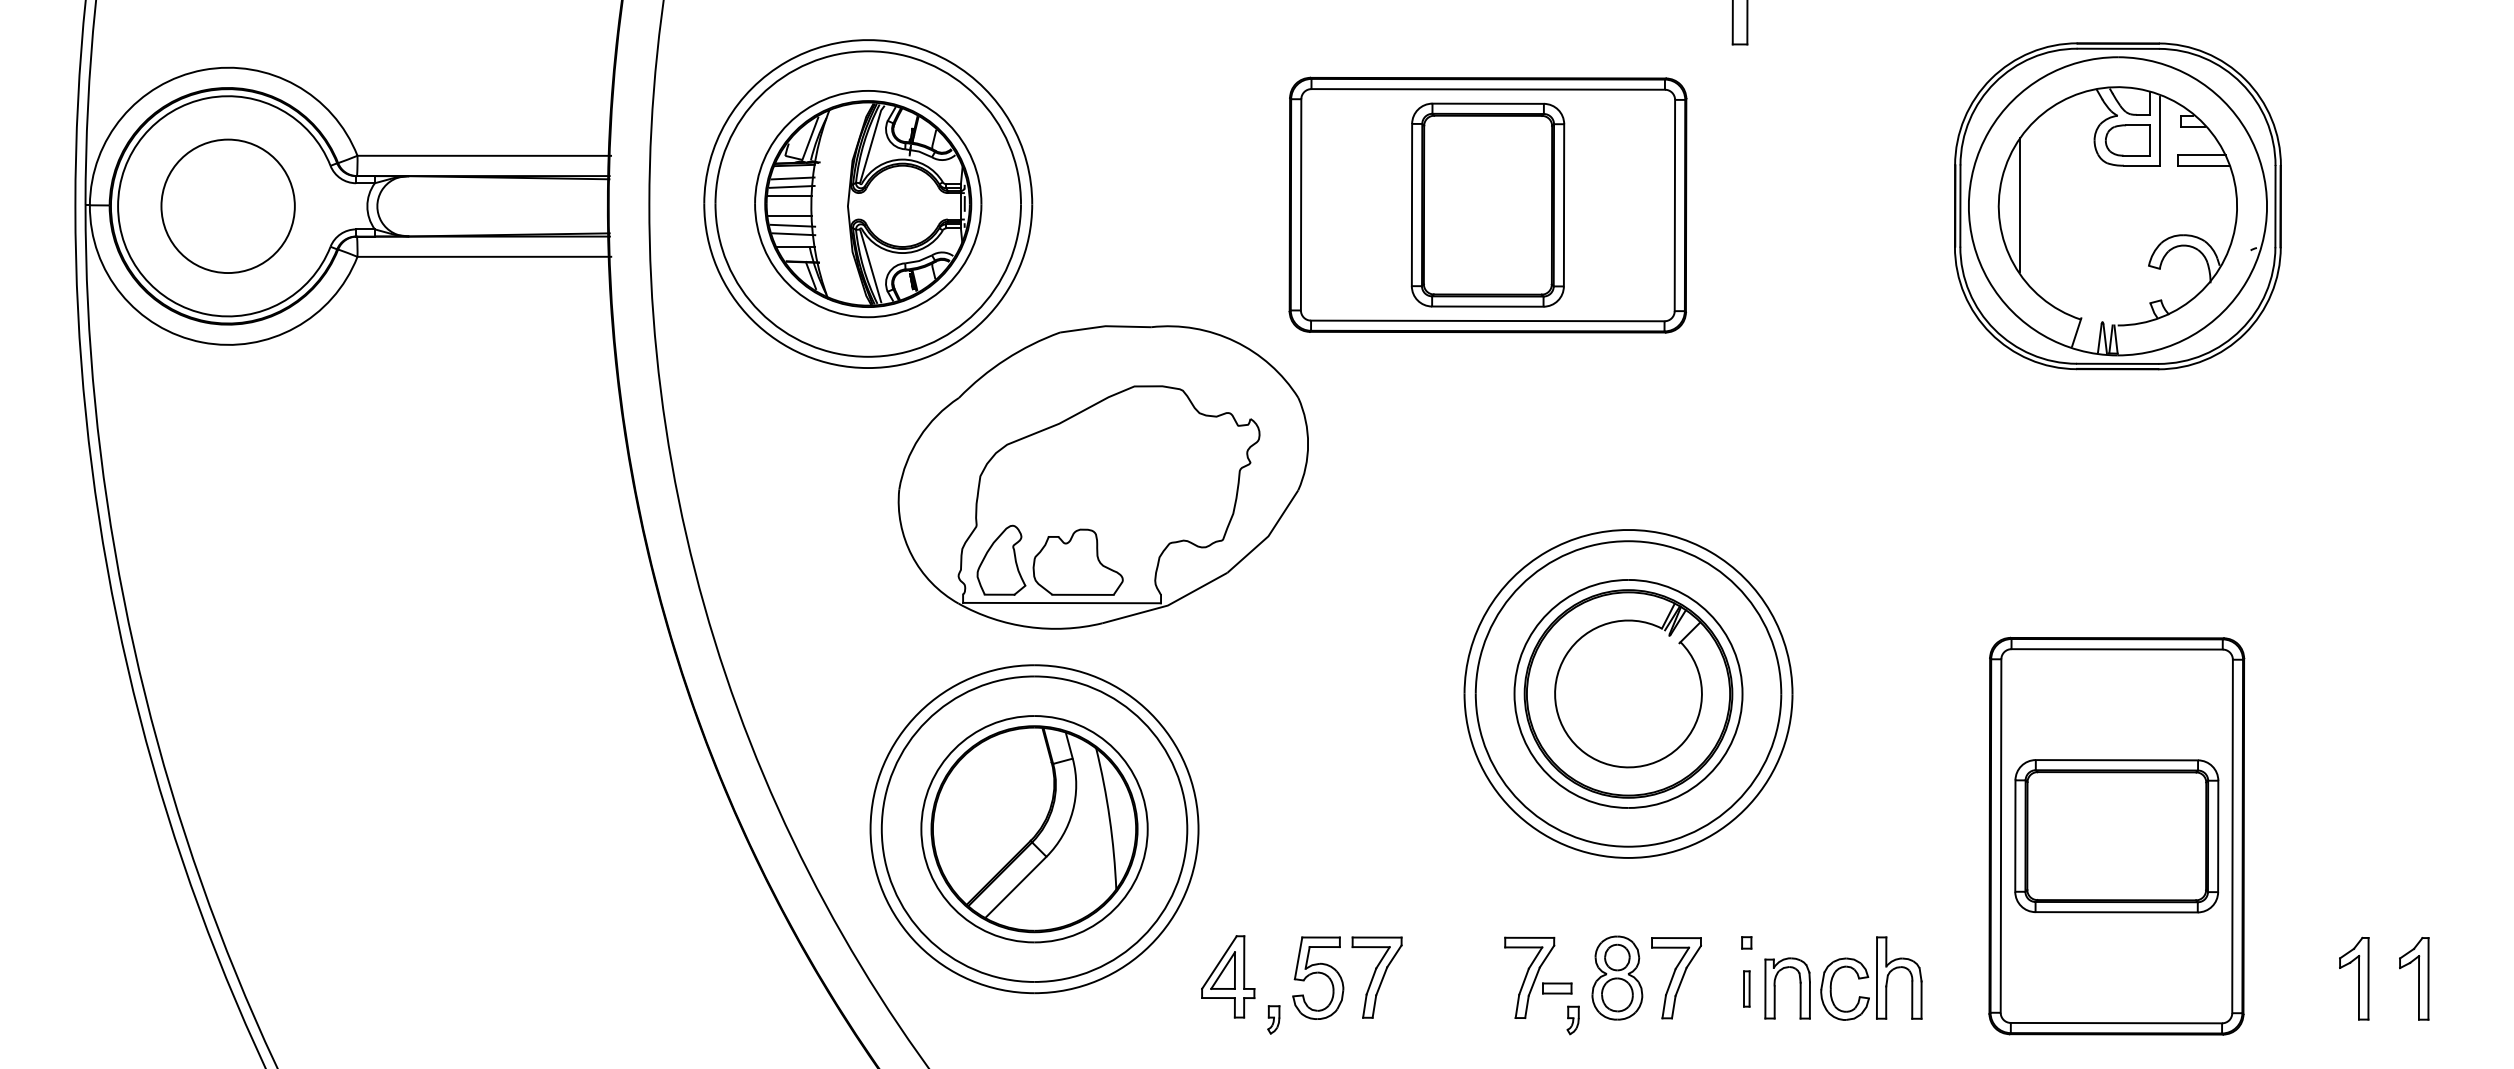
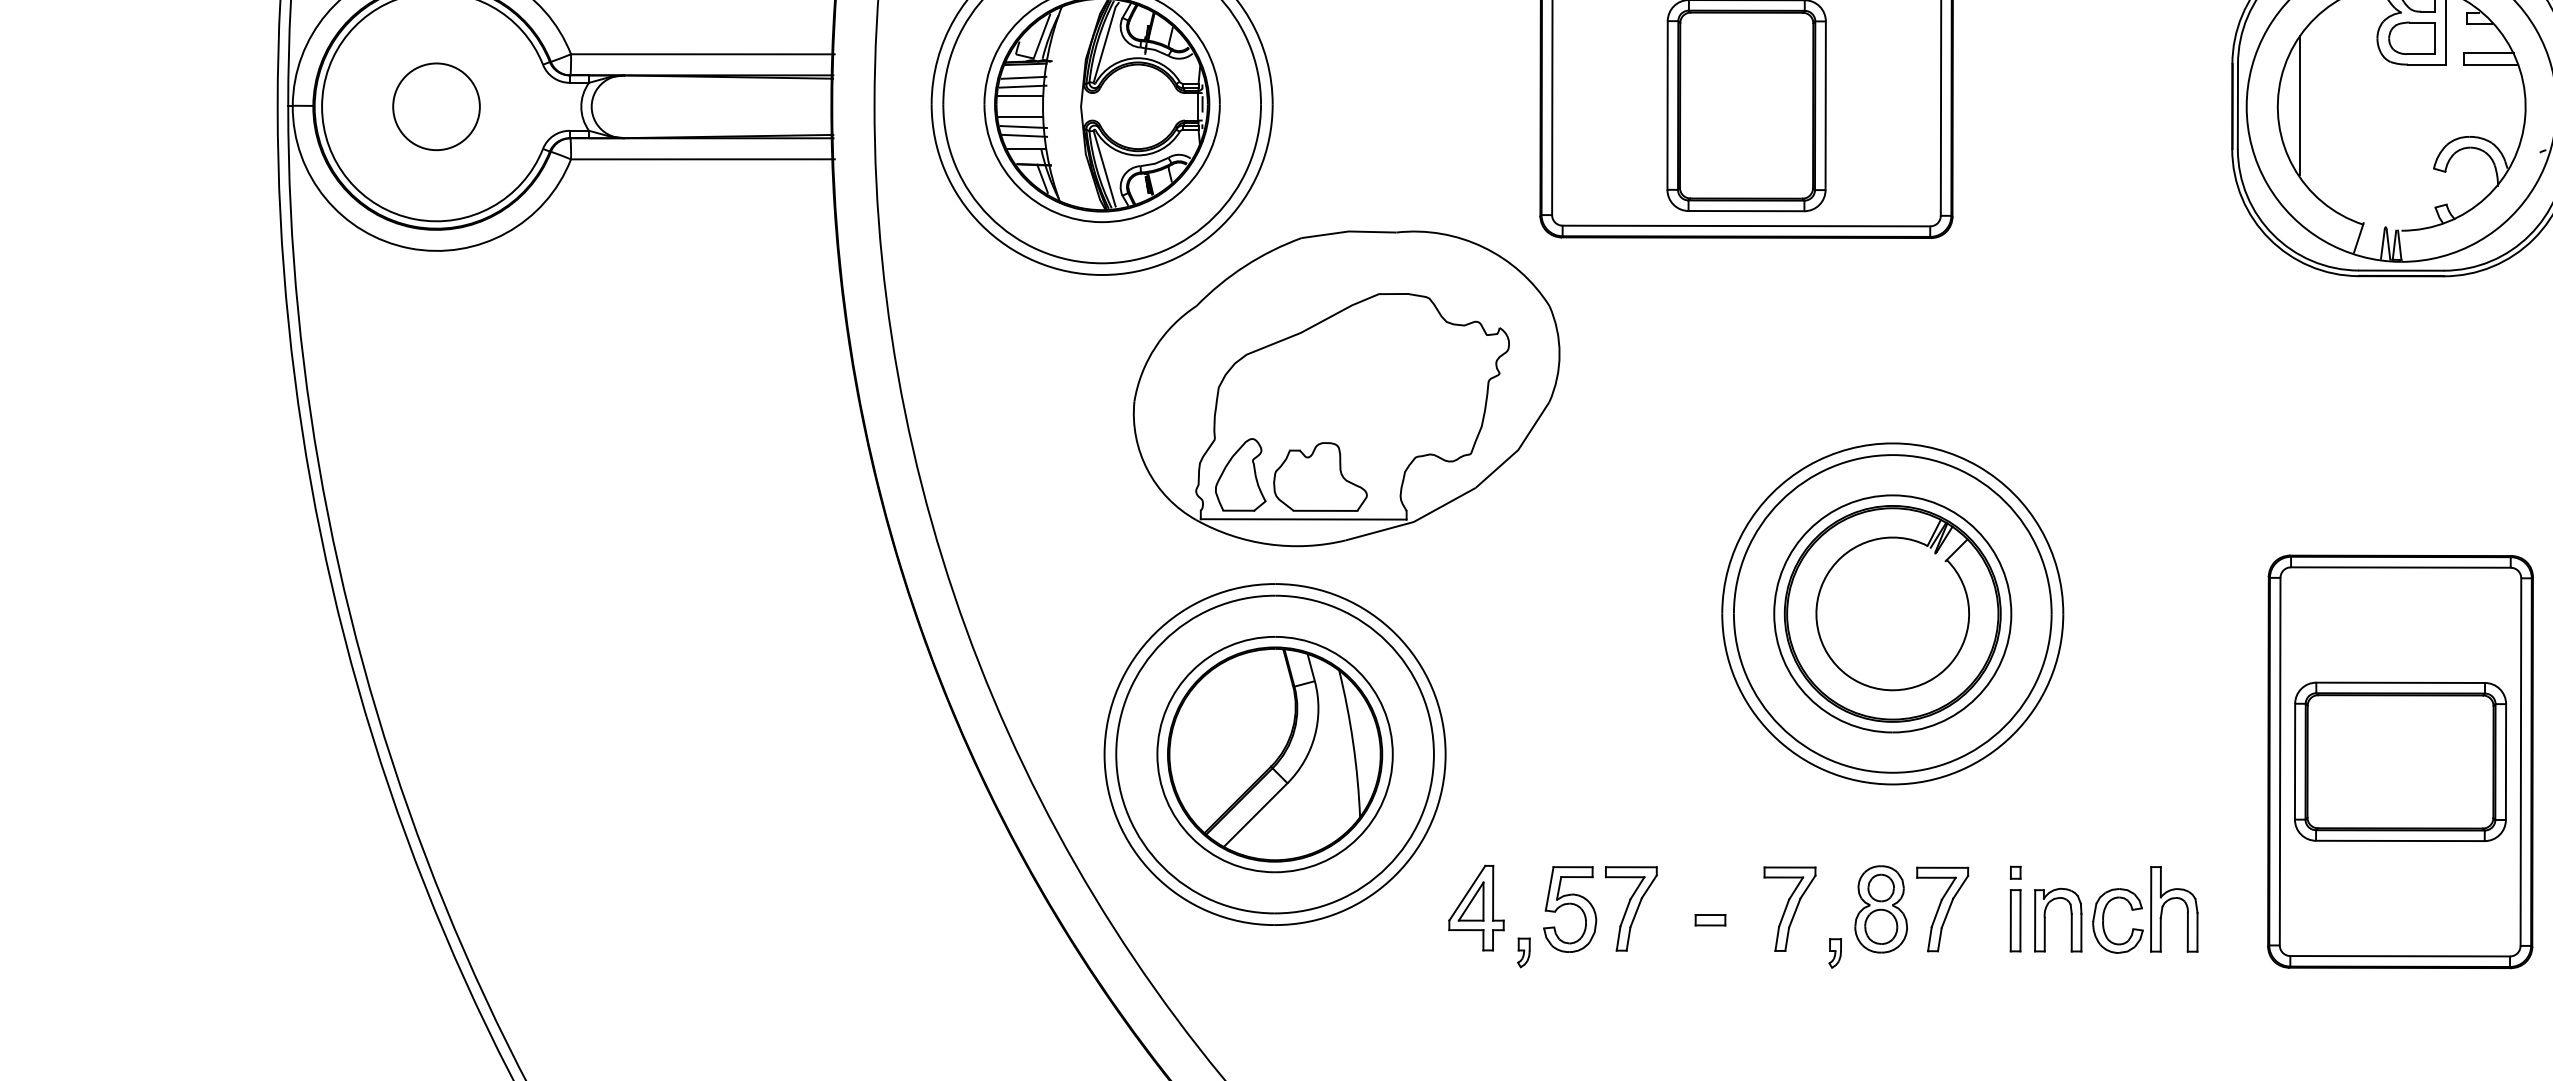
circle: (227, 206) -> (435, 107), size x0.62
part: (1557, 988) -> (1710, 920), moved
part: (1746, 988) -> (2015, 920), size x1.67

